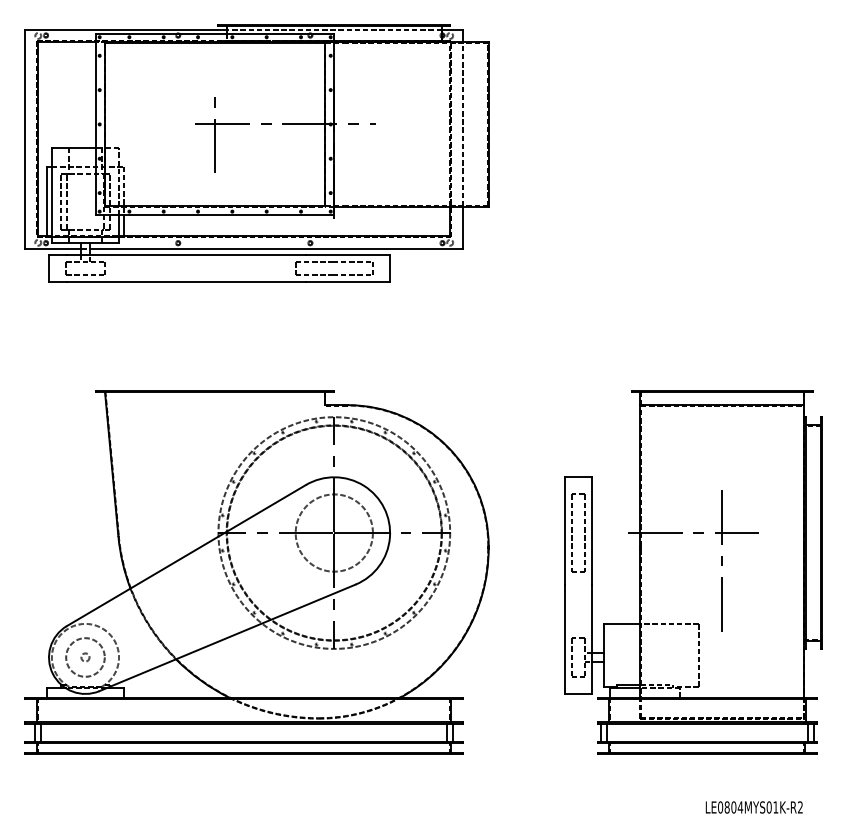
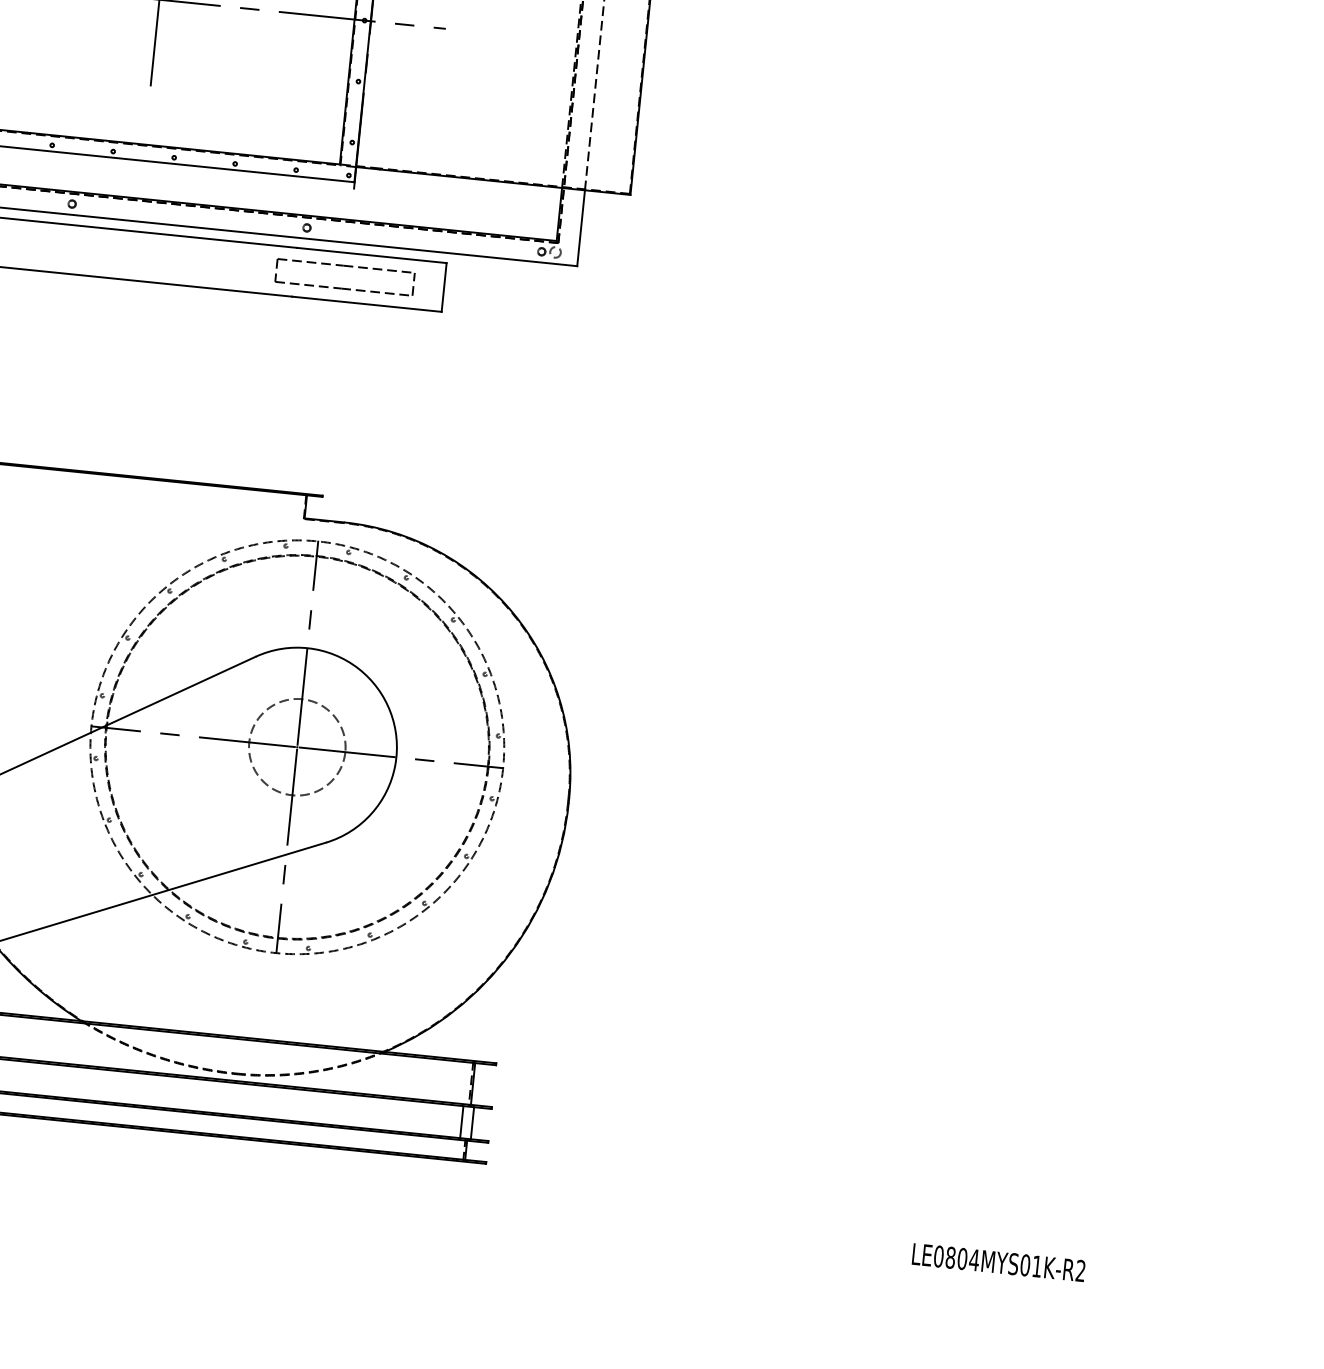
circle: (333, 532) -> (295, 746), size x0.7
part: (693, 572) -> (928, 882), removed
text: (753, 807) -> (997, 1262), moved

